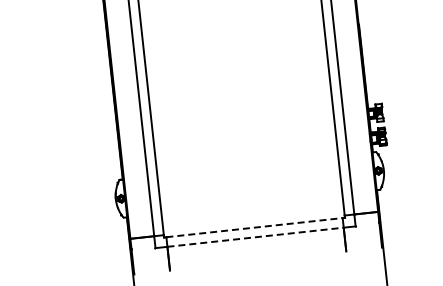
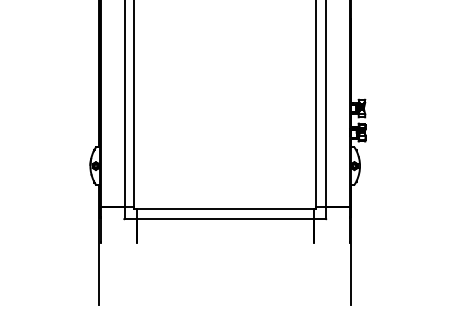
line: (254, 227) -> (225, 209), dashed -> solid
line: (255, 236) -> (225, 218), dashed -> solid

